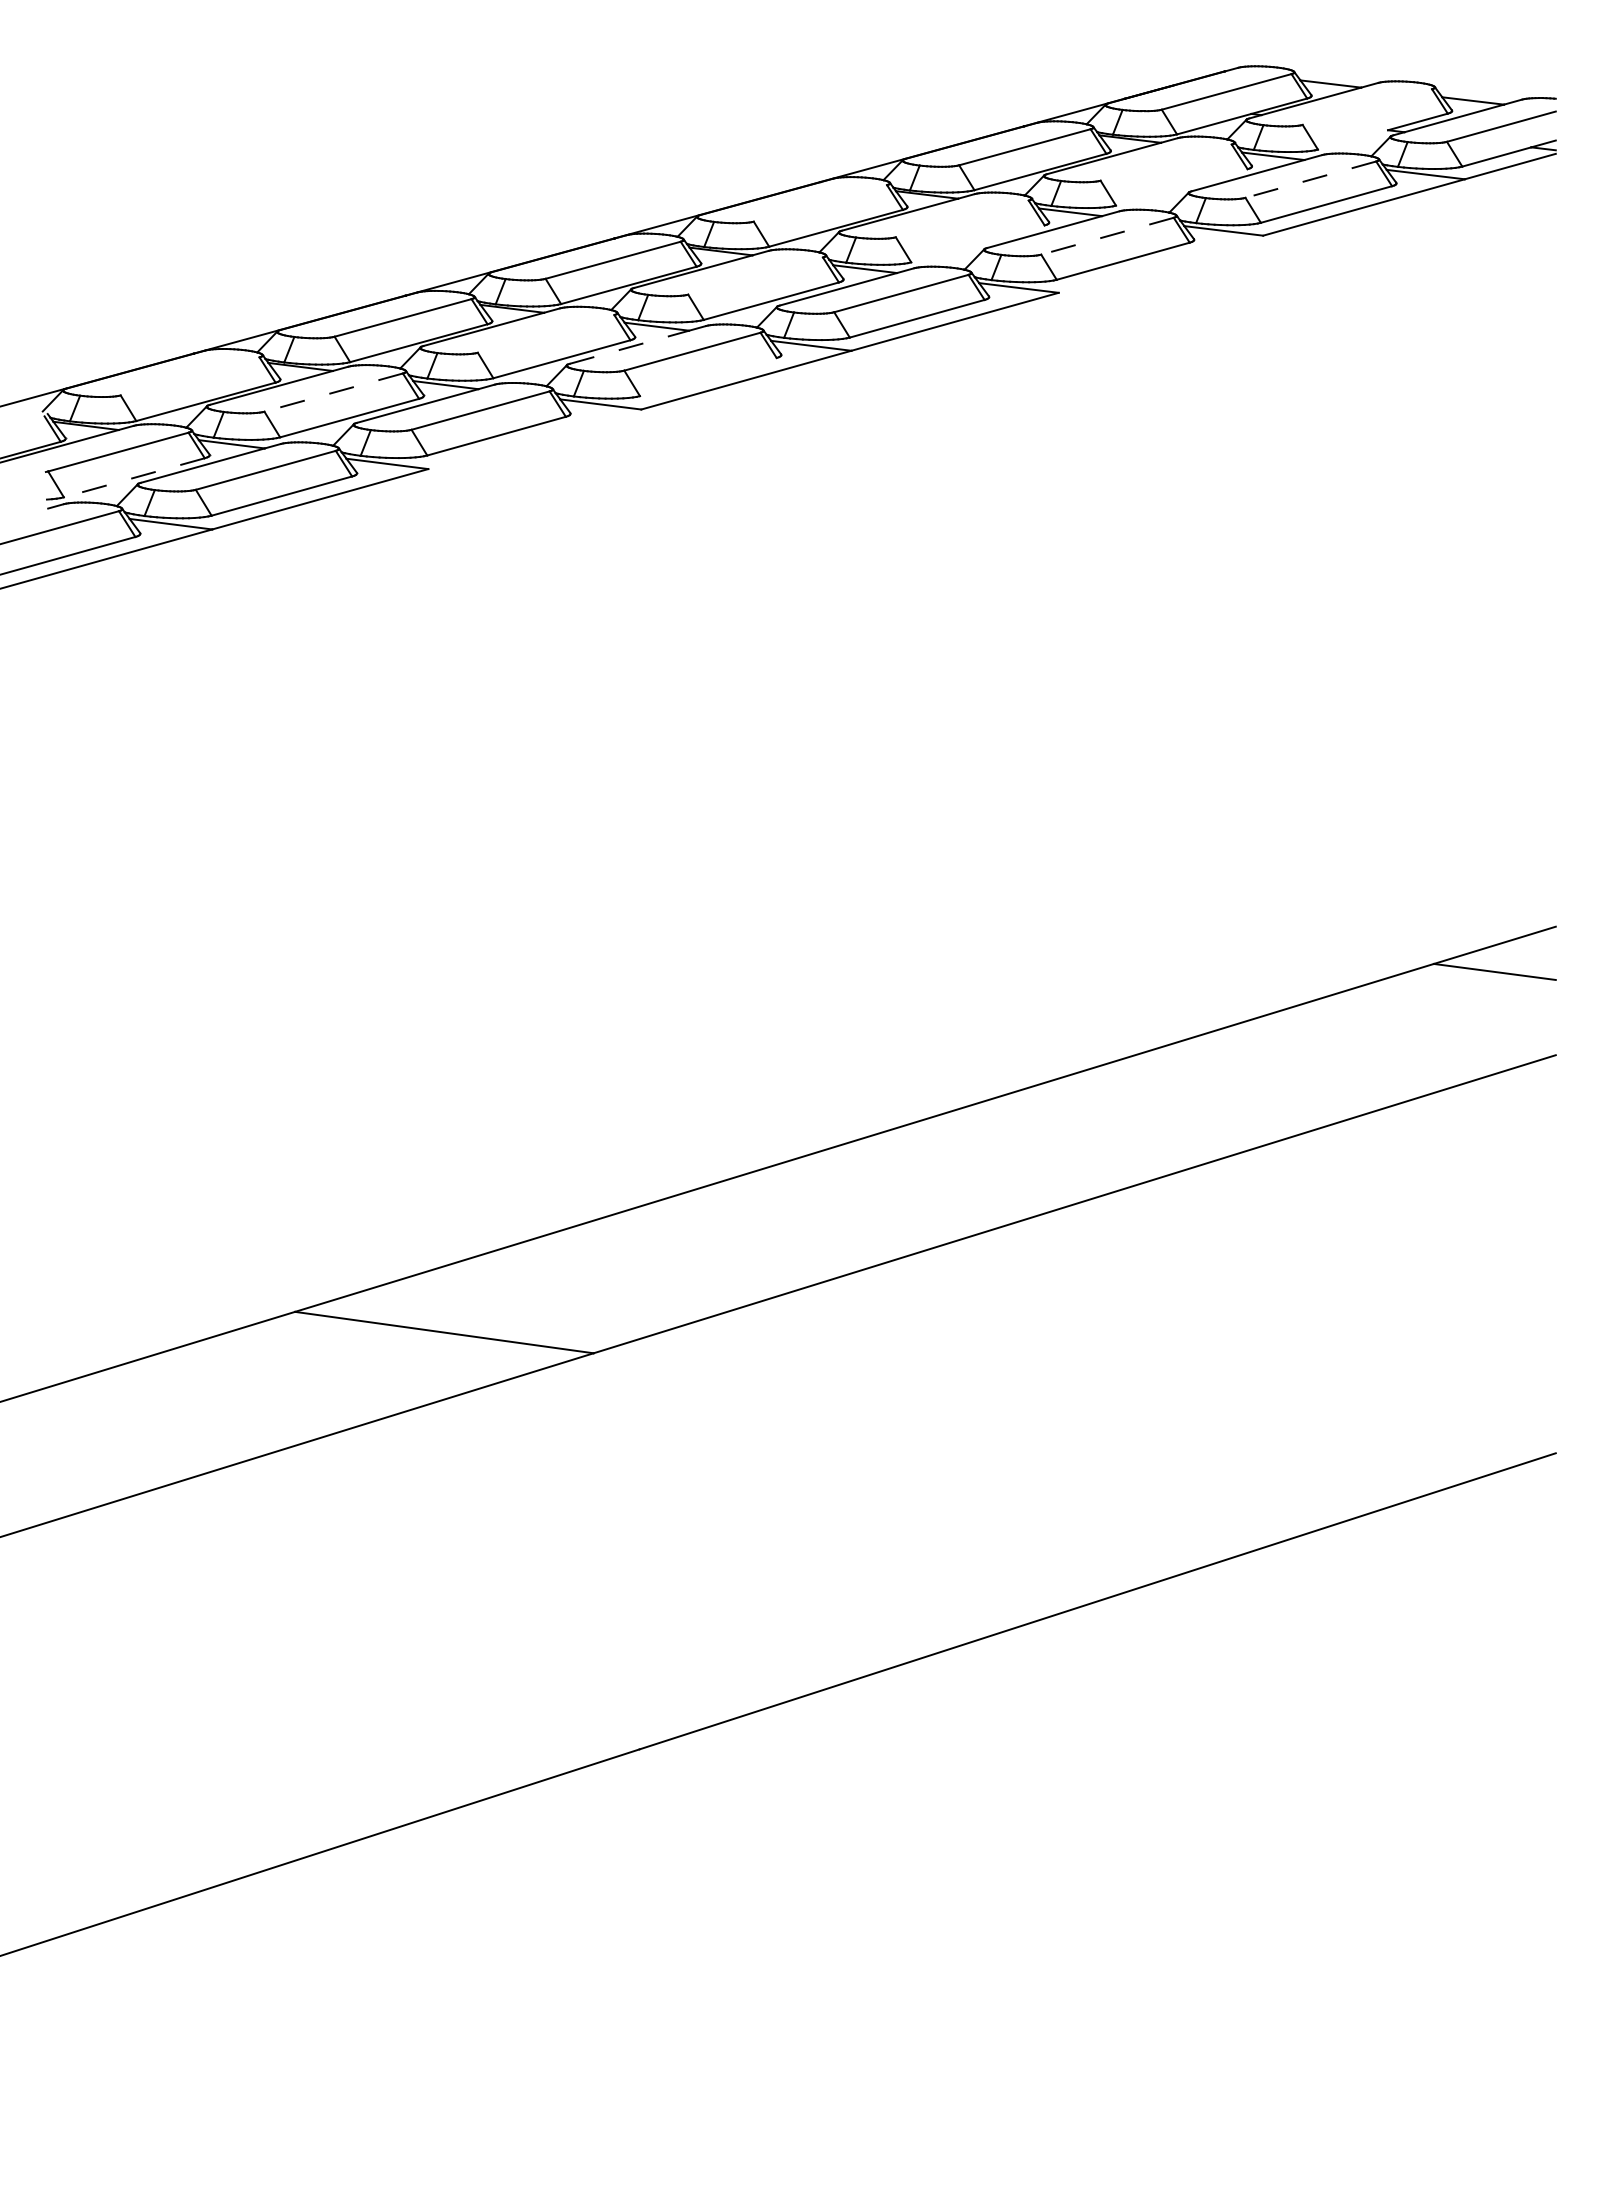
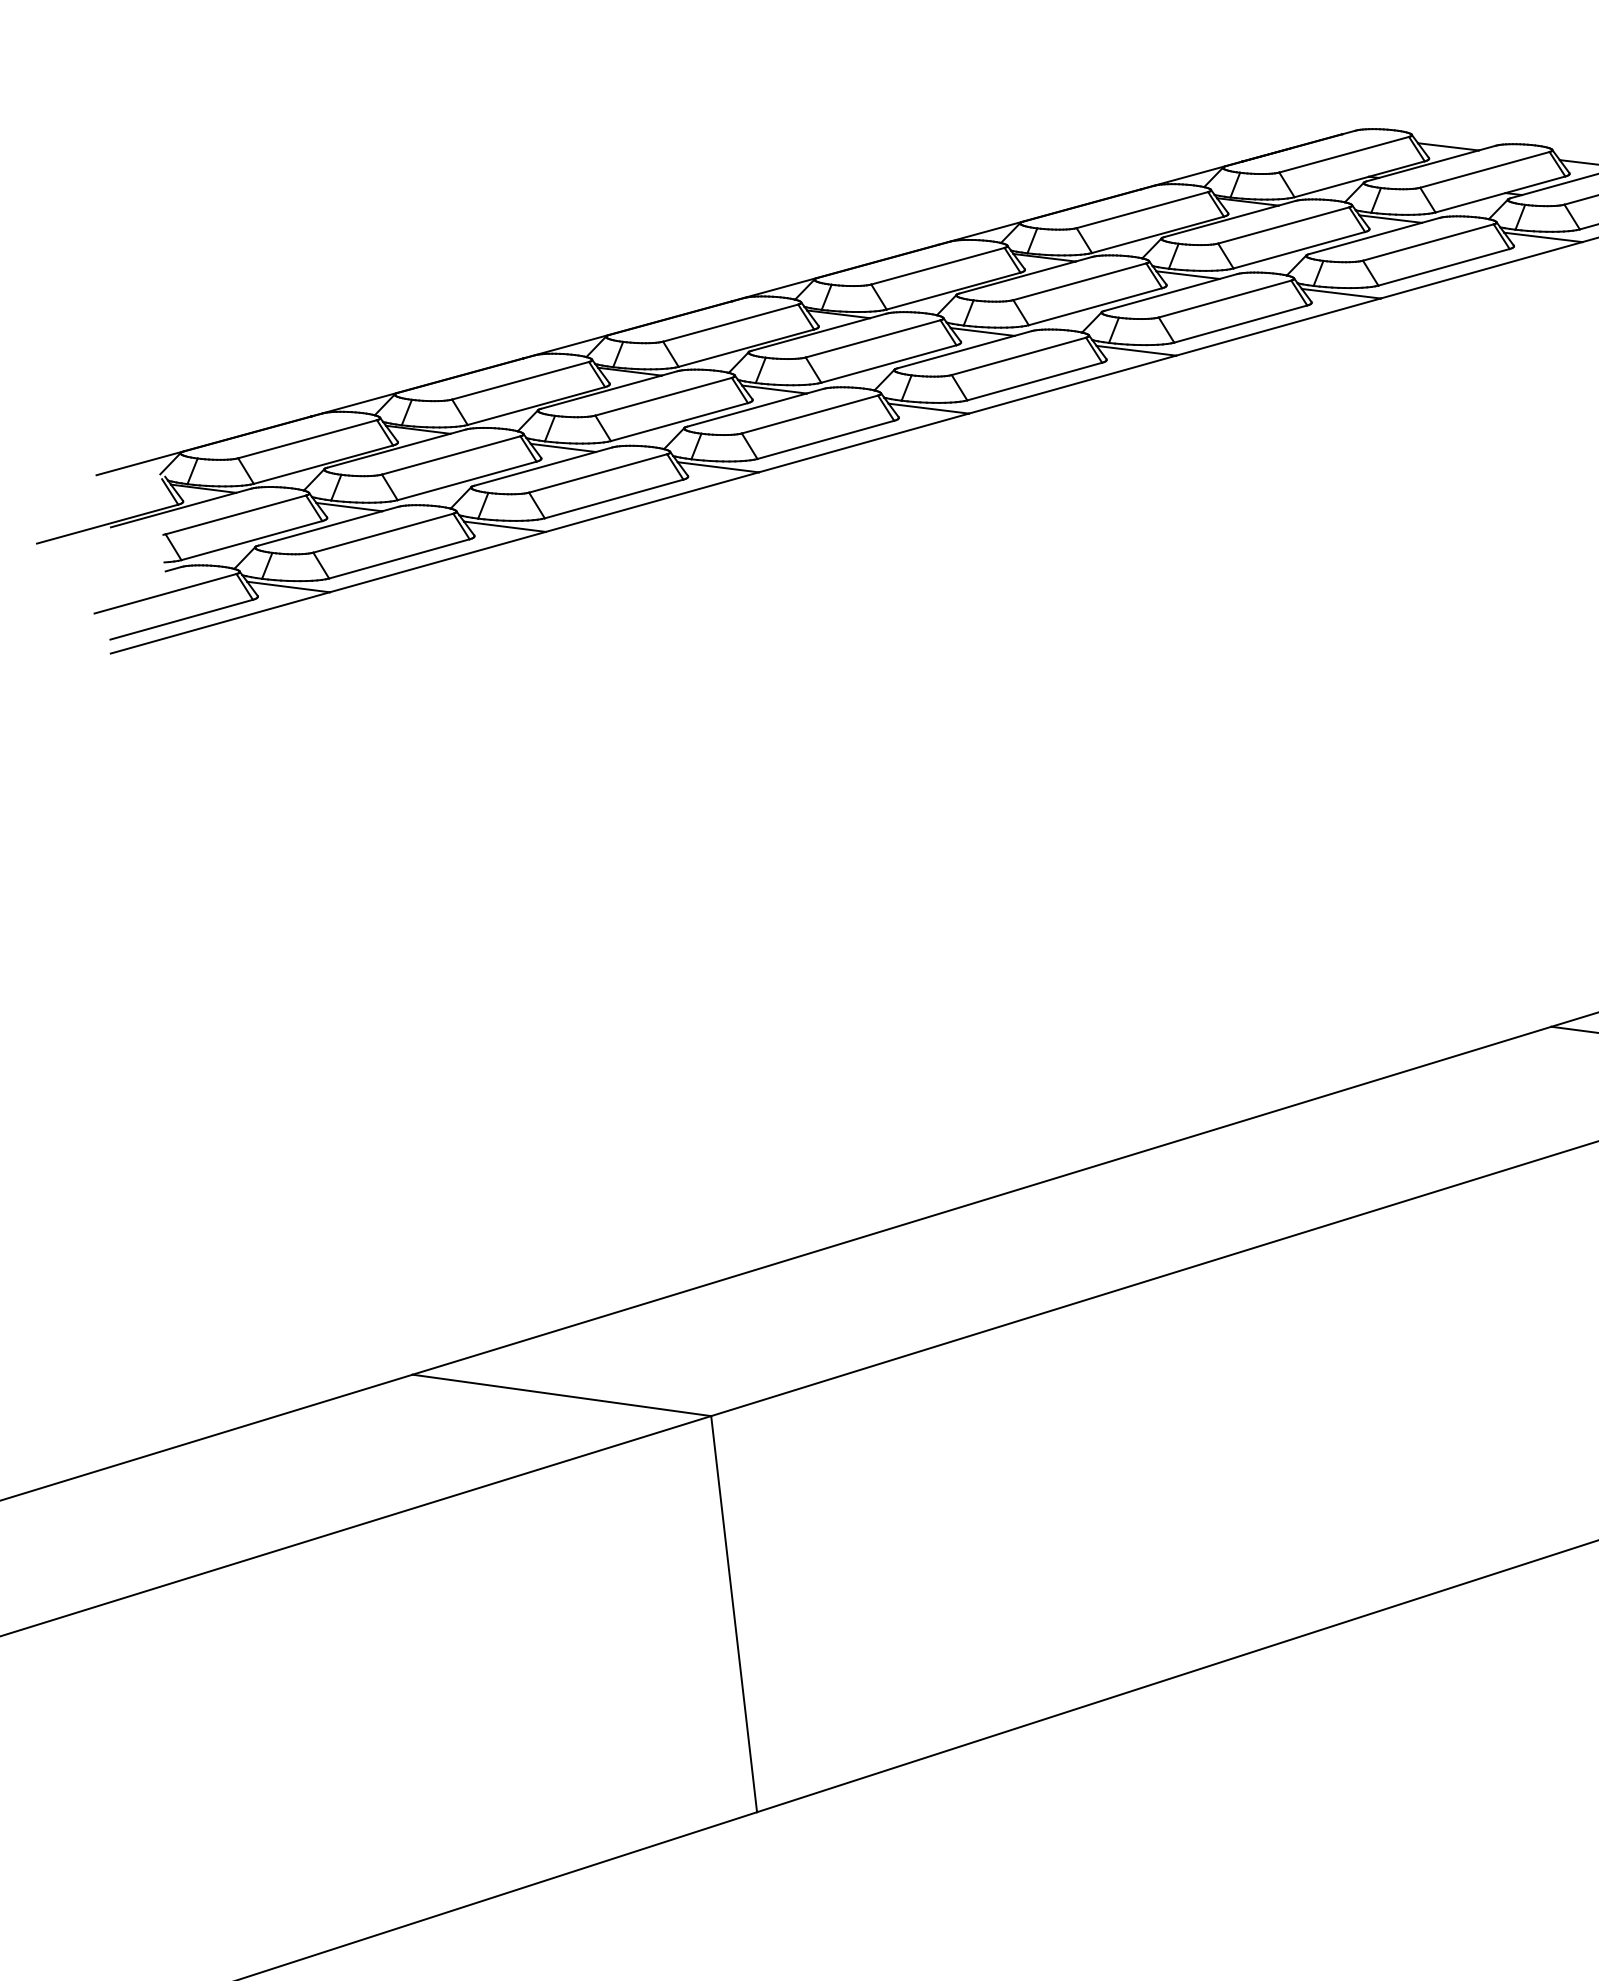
line: (1367, 106) -> (1485, 169), added
line: (1352, 139) -> (1470, 202), added
line: (1165, 162) -> (1283, 225), added
line: (1310, 179) -> (1428, 242), dashed -> solid
line: (1181, 187) -> (1299, 250), added
line: (820, 203) -> (938, 266), added
line: (961, 218) -> (1079, 281), added
line: (1107, 236) -> (1225, 299), dashed -> solid
line: (977, 243) -> (1095, 306), added
line: (1160, 263) -> (1278, 326), added
line: (755, 275) -> (873, 338), added
line: (545, 333) -> (663, 396), added
line: (629, 347) -> (747, 410), dashed -> solid
line: (189, 376) -> (307, 439), added
line: (707, 376) -> (825, 439), added
line: (333, 392) -> (451, 455), dashed -> solid
line: (534, 439) -> (652, 502), added
line: (133, 477) -> (251, 540), dashed -> solid
line: (616, 1551) -> (734, 1614), added

